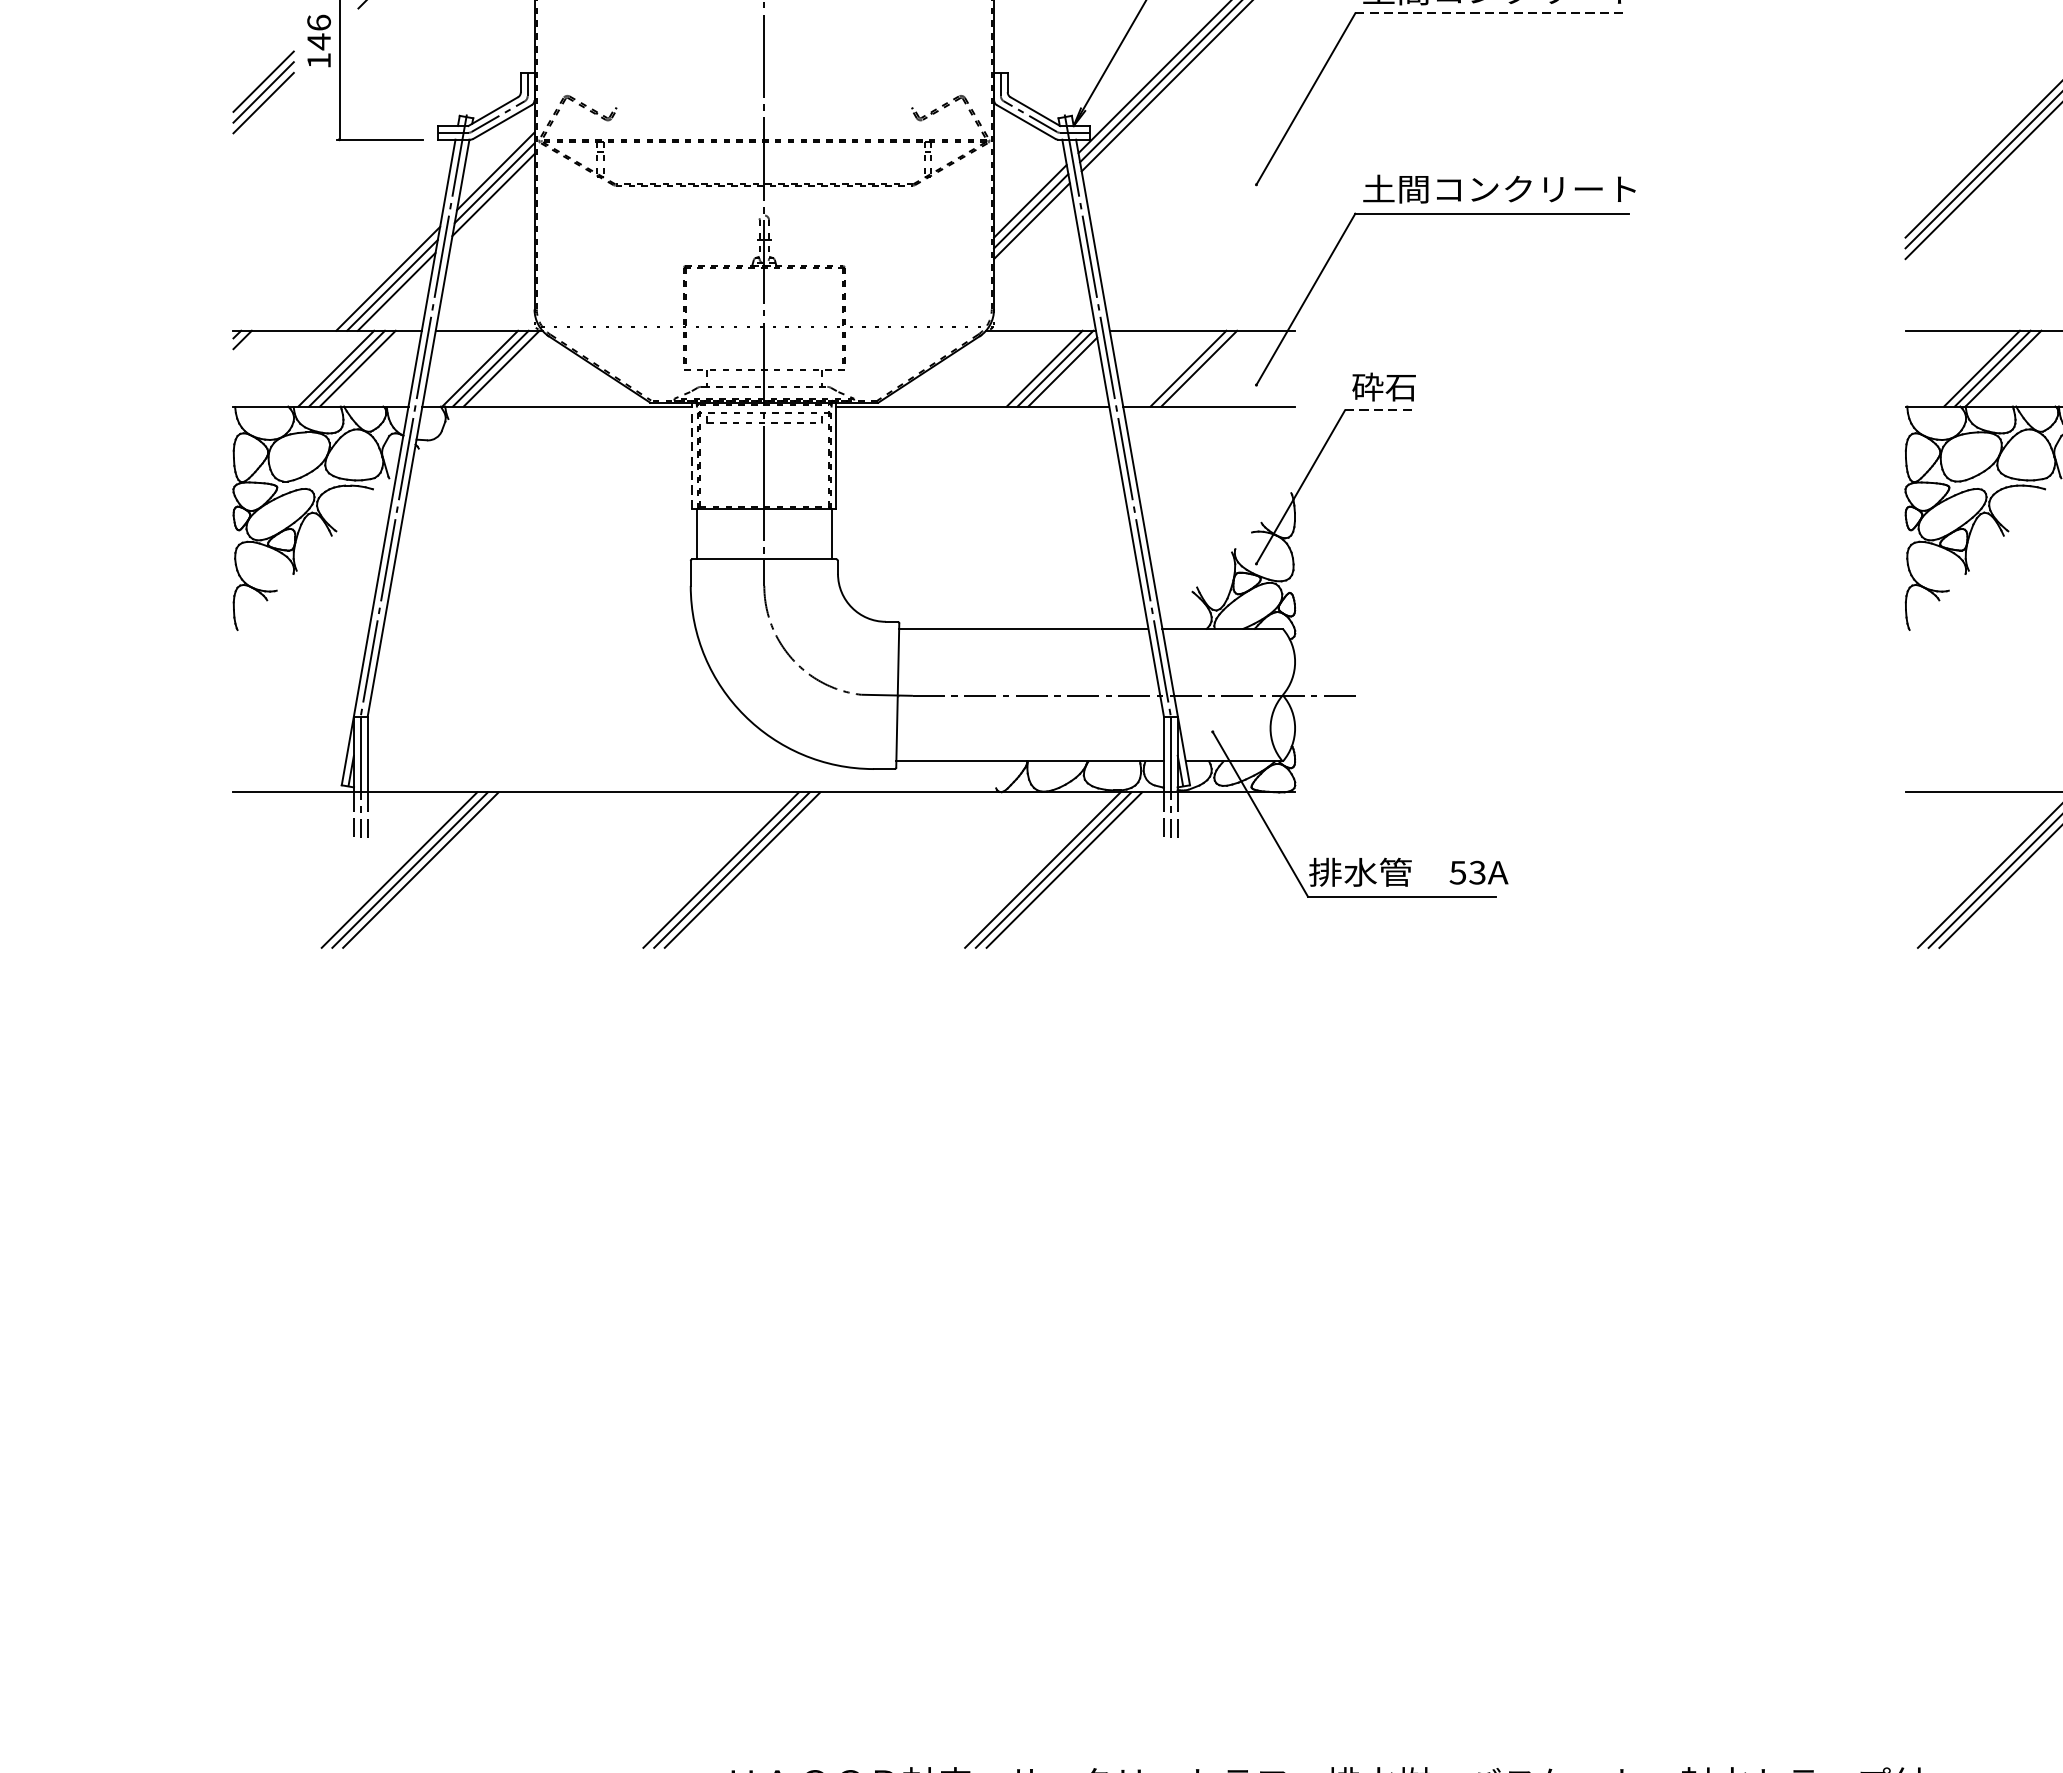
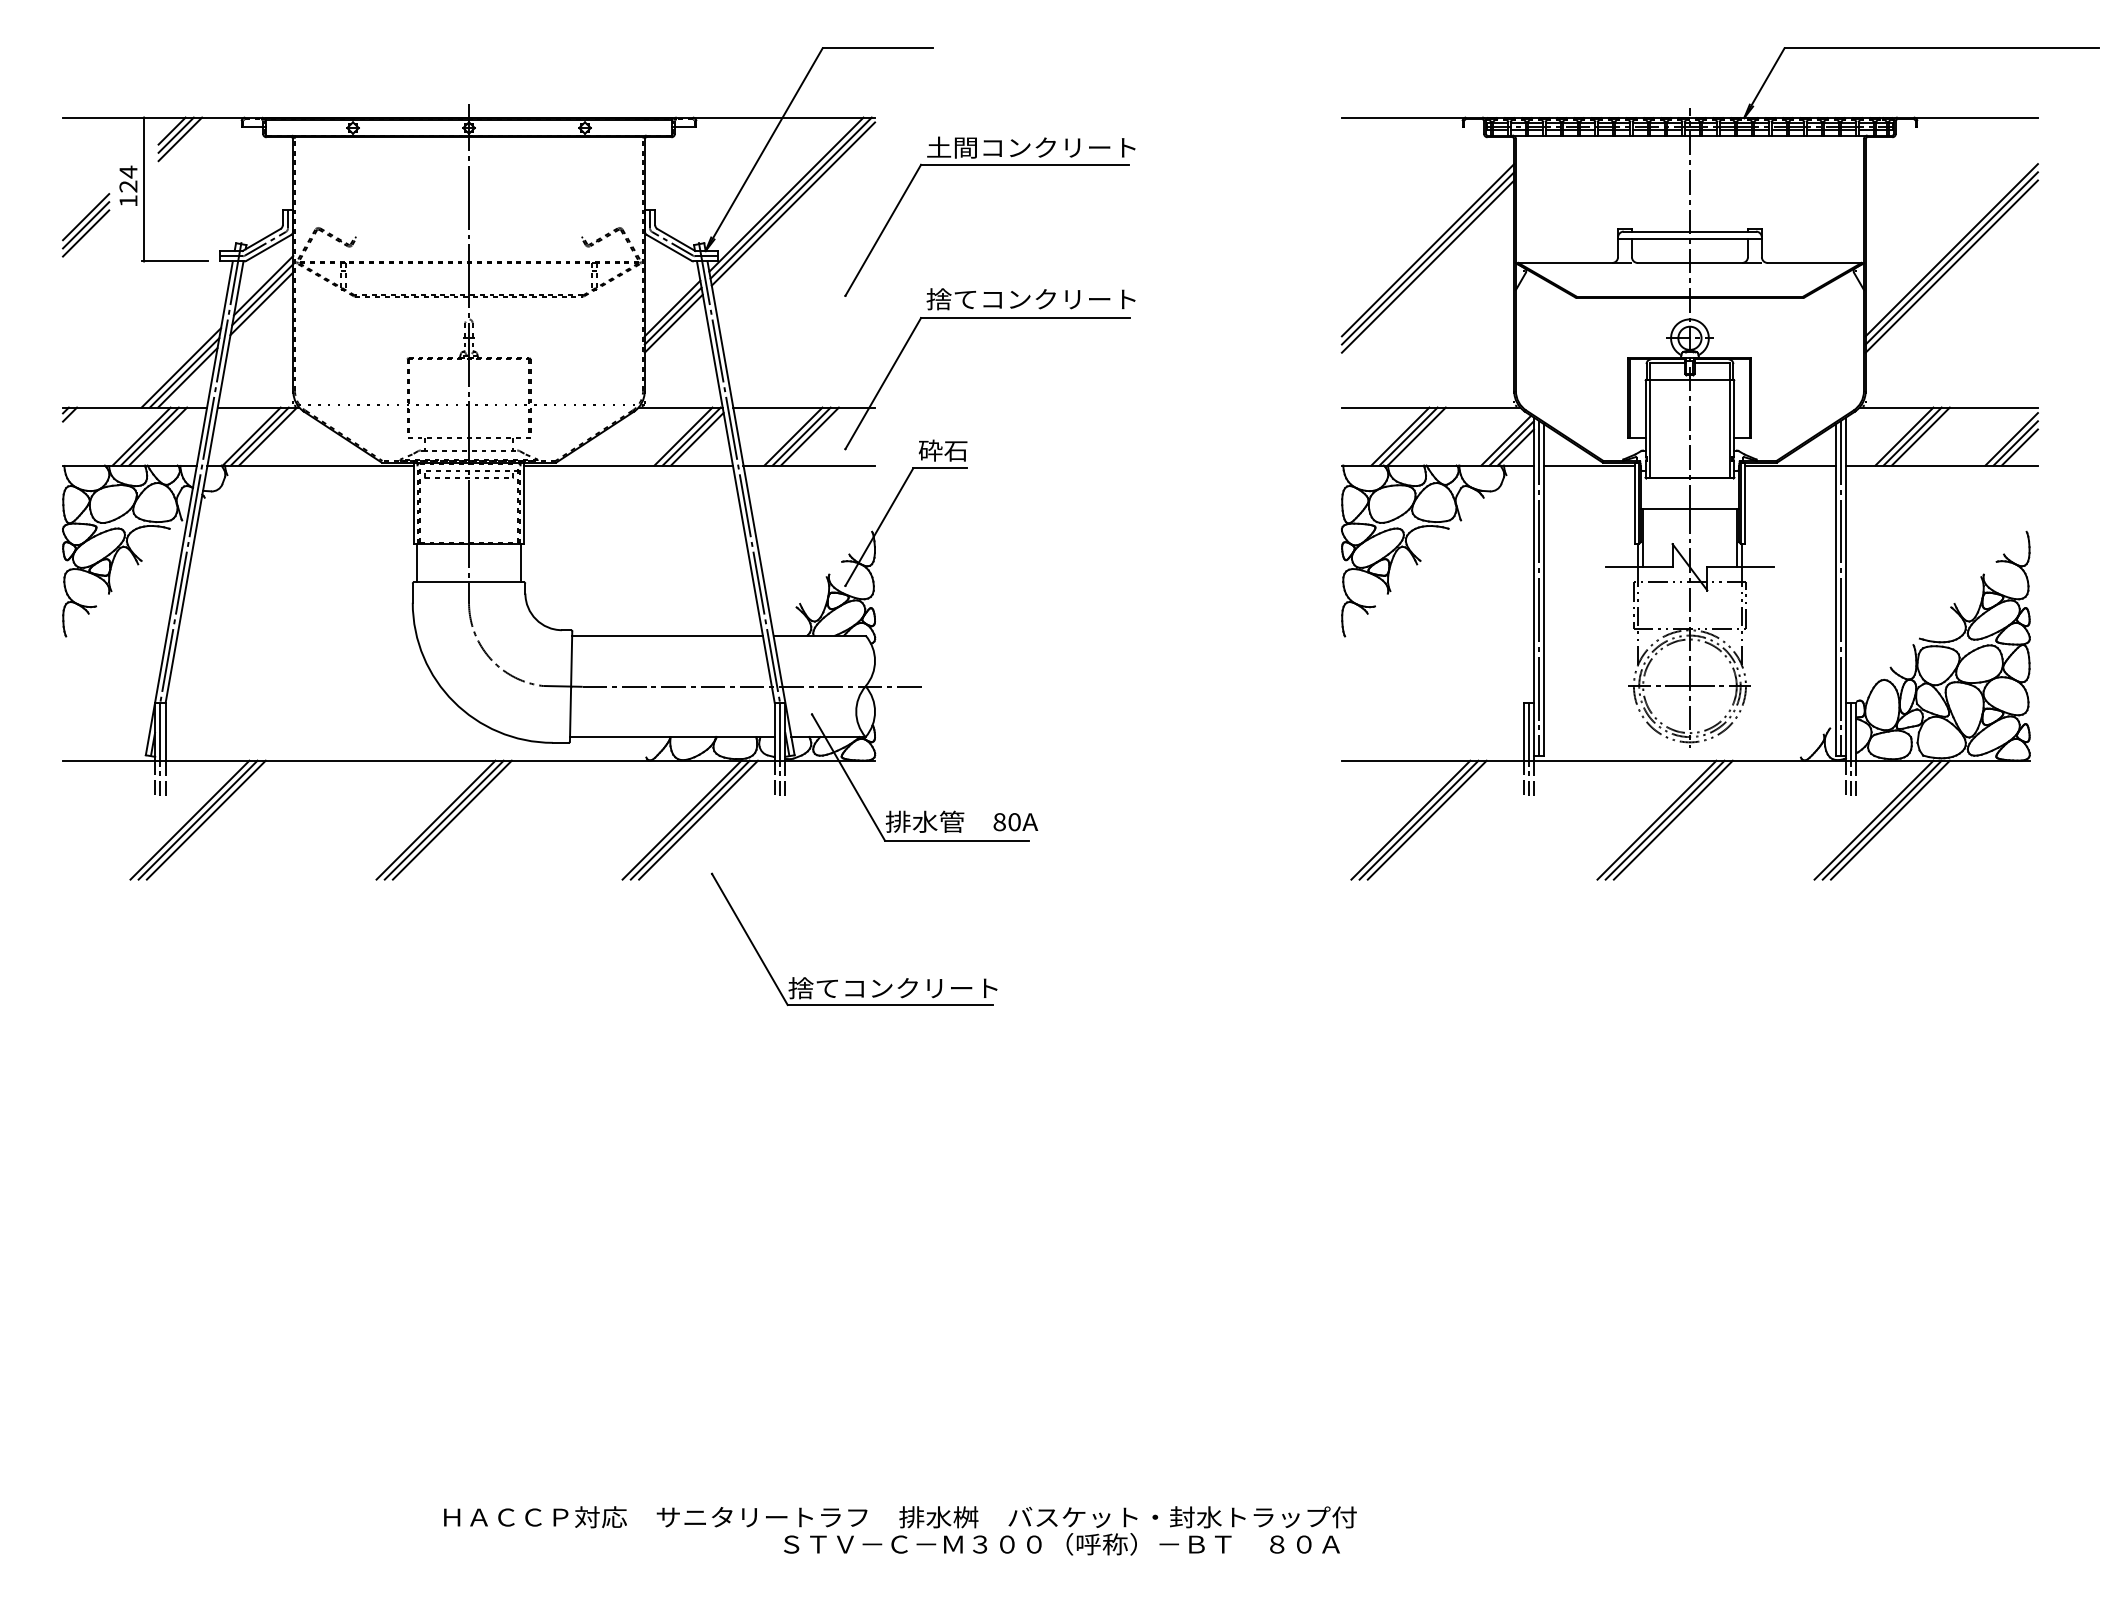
line: (1491, 12) -> (1025, 164), dashed -> solid
text: (319, 32) -> (128, 179), 146 -> 124
text: (1395, 189) -> (951, 299), 土間コンクリート -> 捨てコンクリート
line: (1209, 368) -> (809, 436), added
line: (1380, 410) -> (940, 468), dashed -> solid
line: (691, 456) -> (413, 503), dashed -> solid
text: (1466, 873) -> (1006, 822), 53A -> 80A
part: (1257, 1079) -> (846, 980), added

